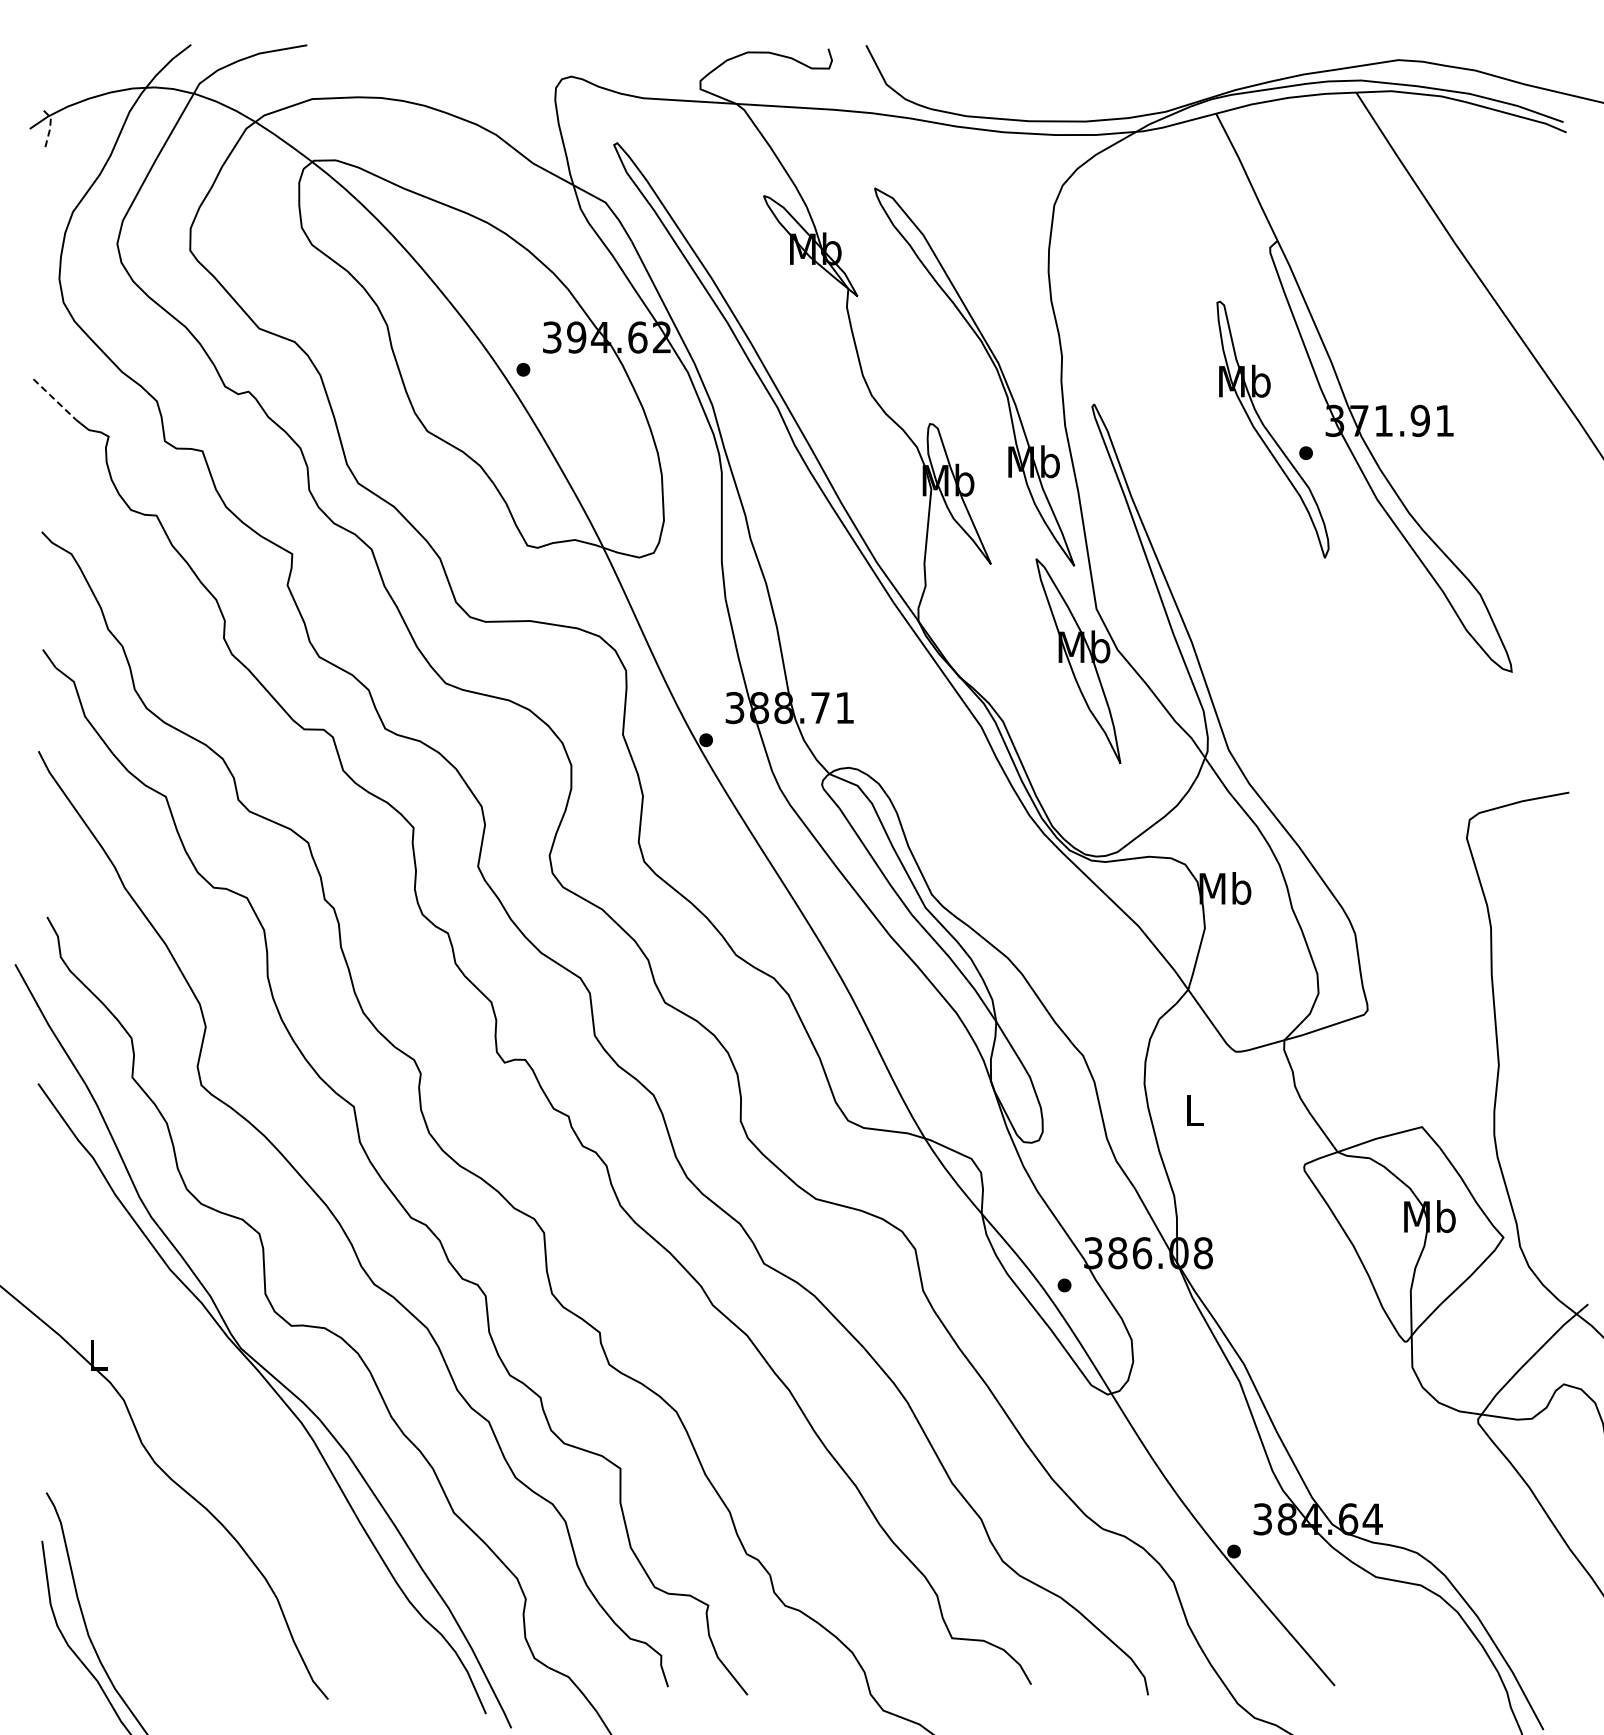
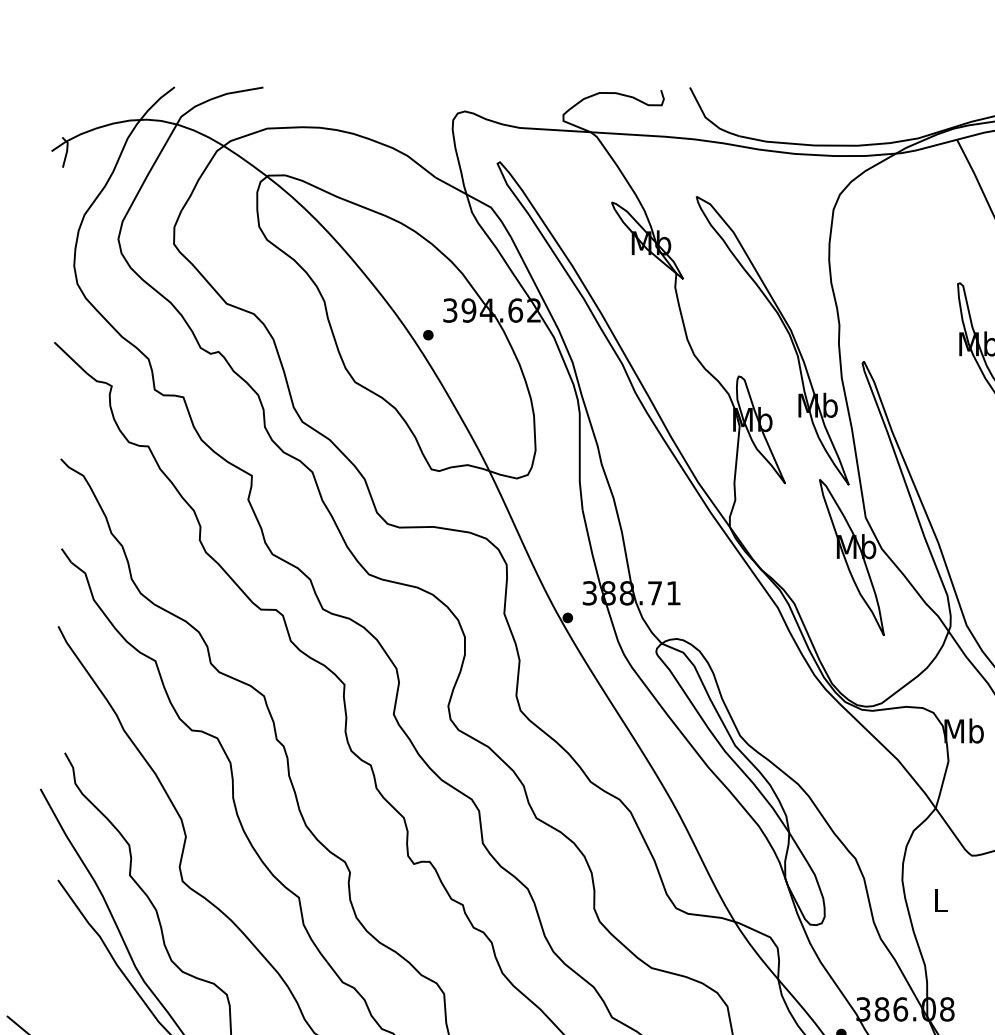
line: (50, 128) -> (67, 151), dashed -> solid
line: (55, 399) -> (71, 357), dashed -> solid

